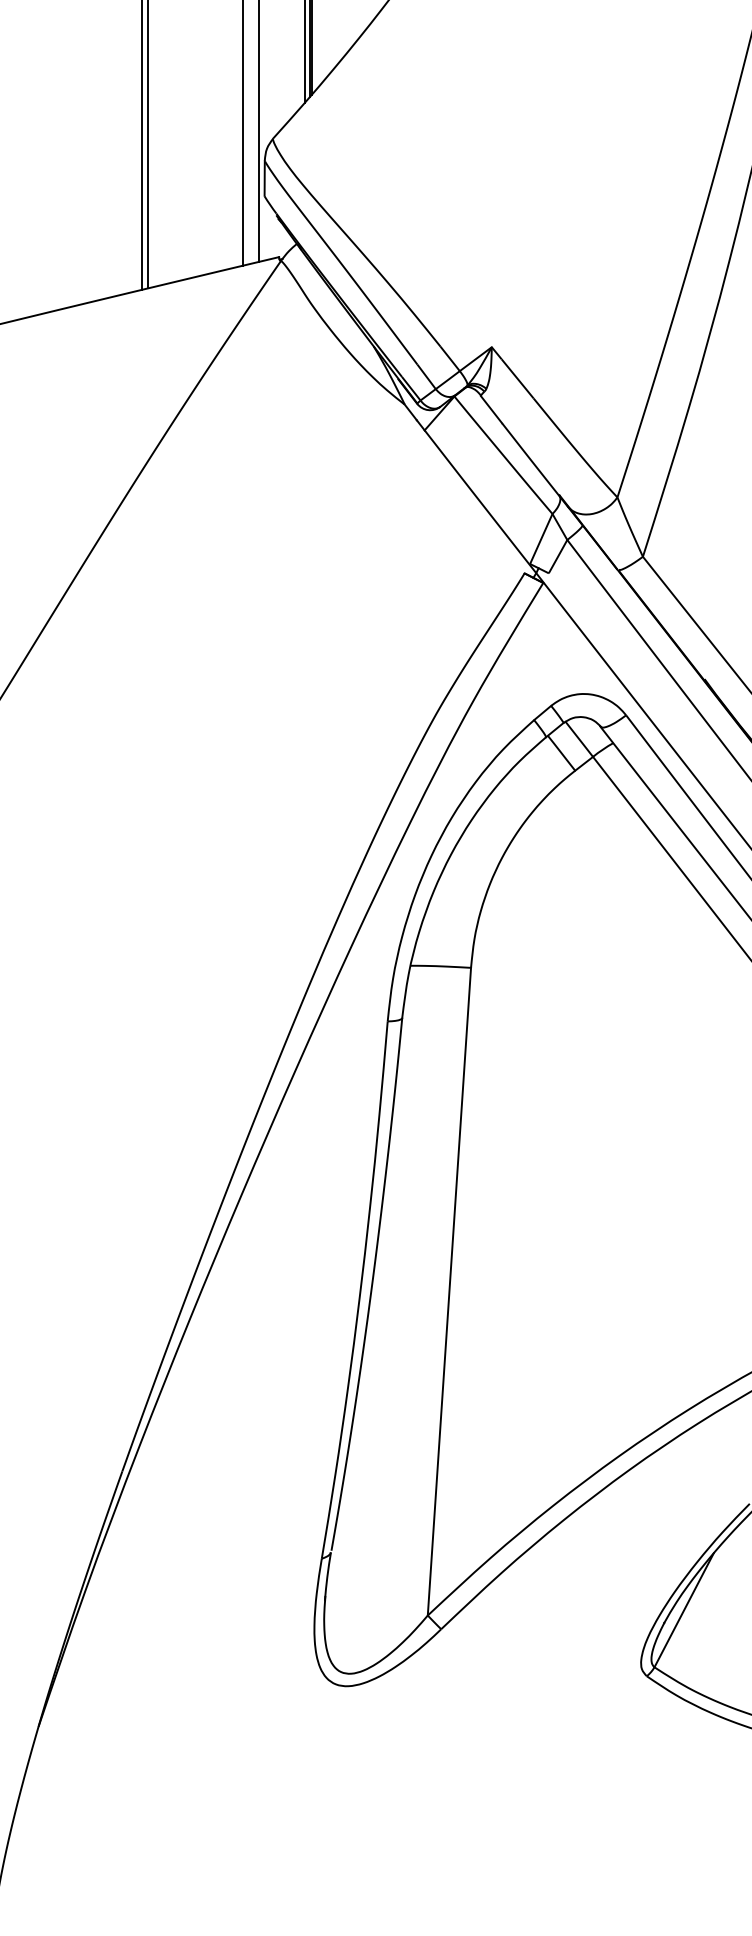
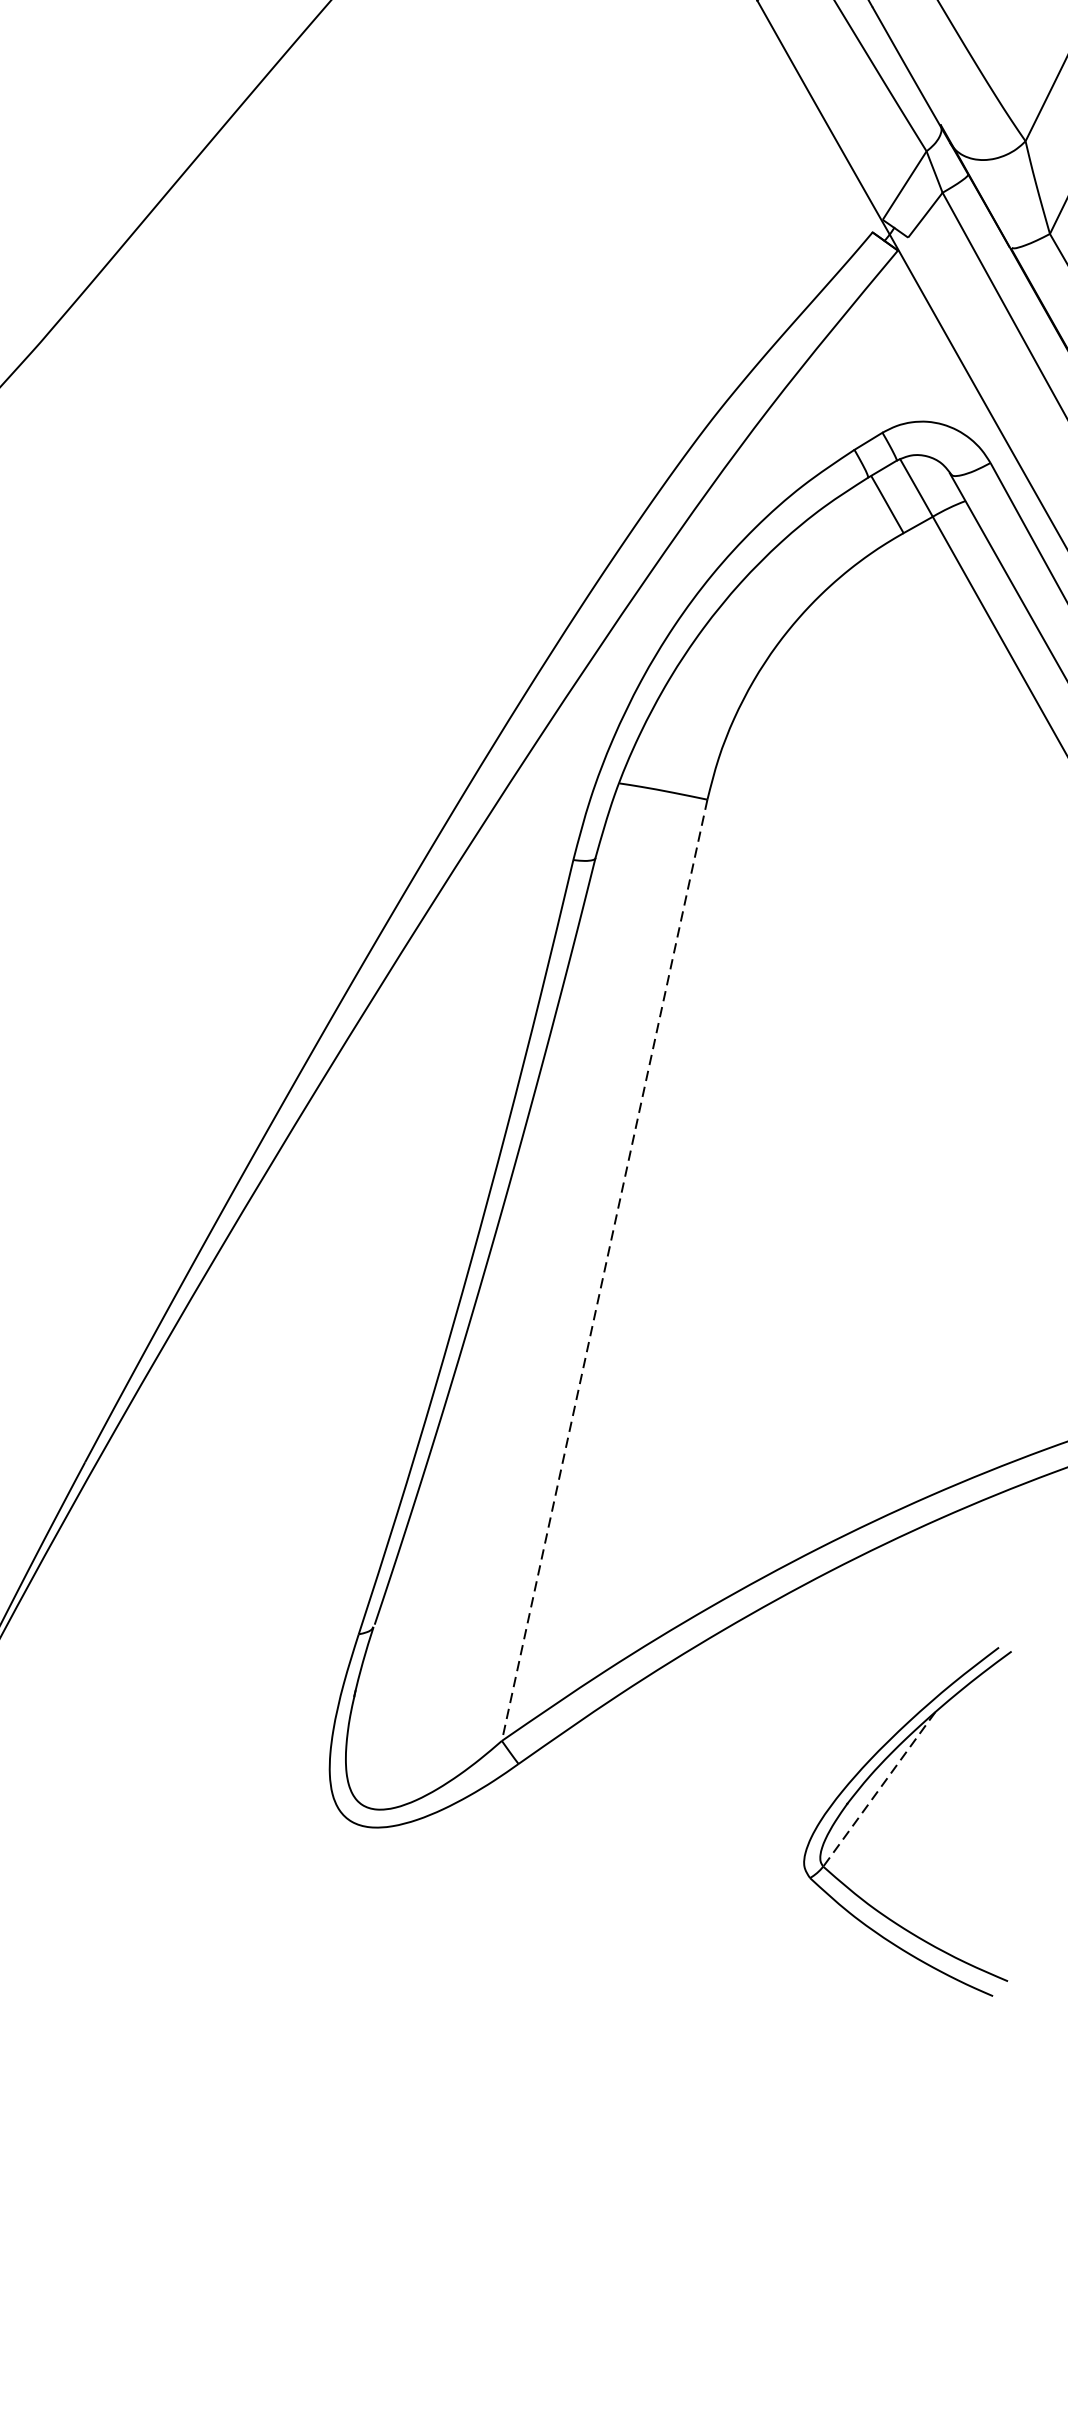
line: (449, 1291) -> (604, 1270), solid -> dashed
line: (683, 1610) -> (878, 1789), solid -> dashed

